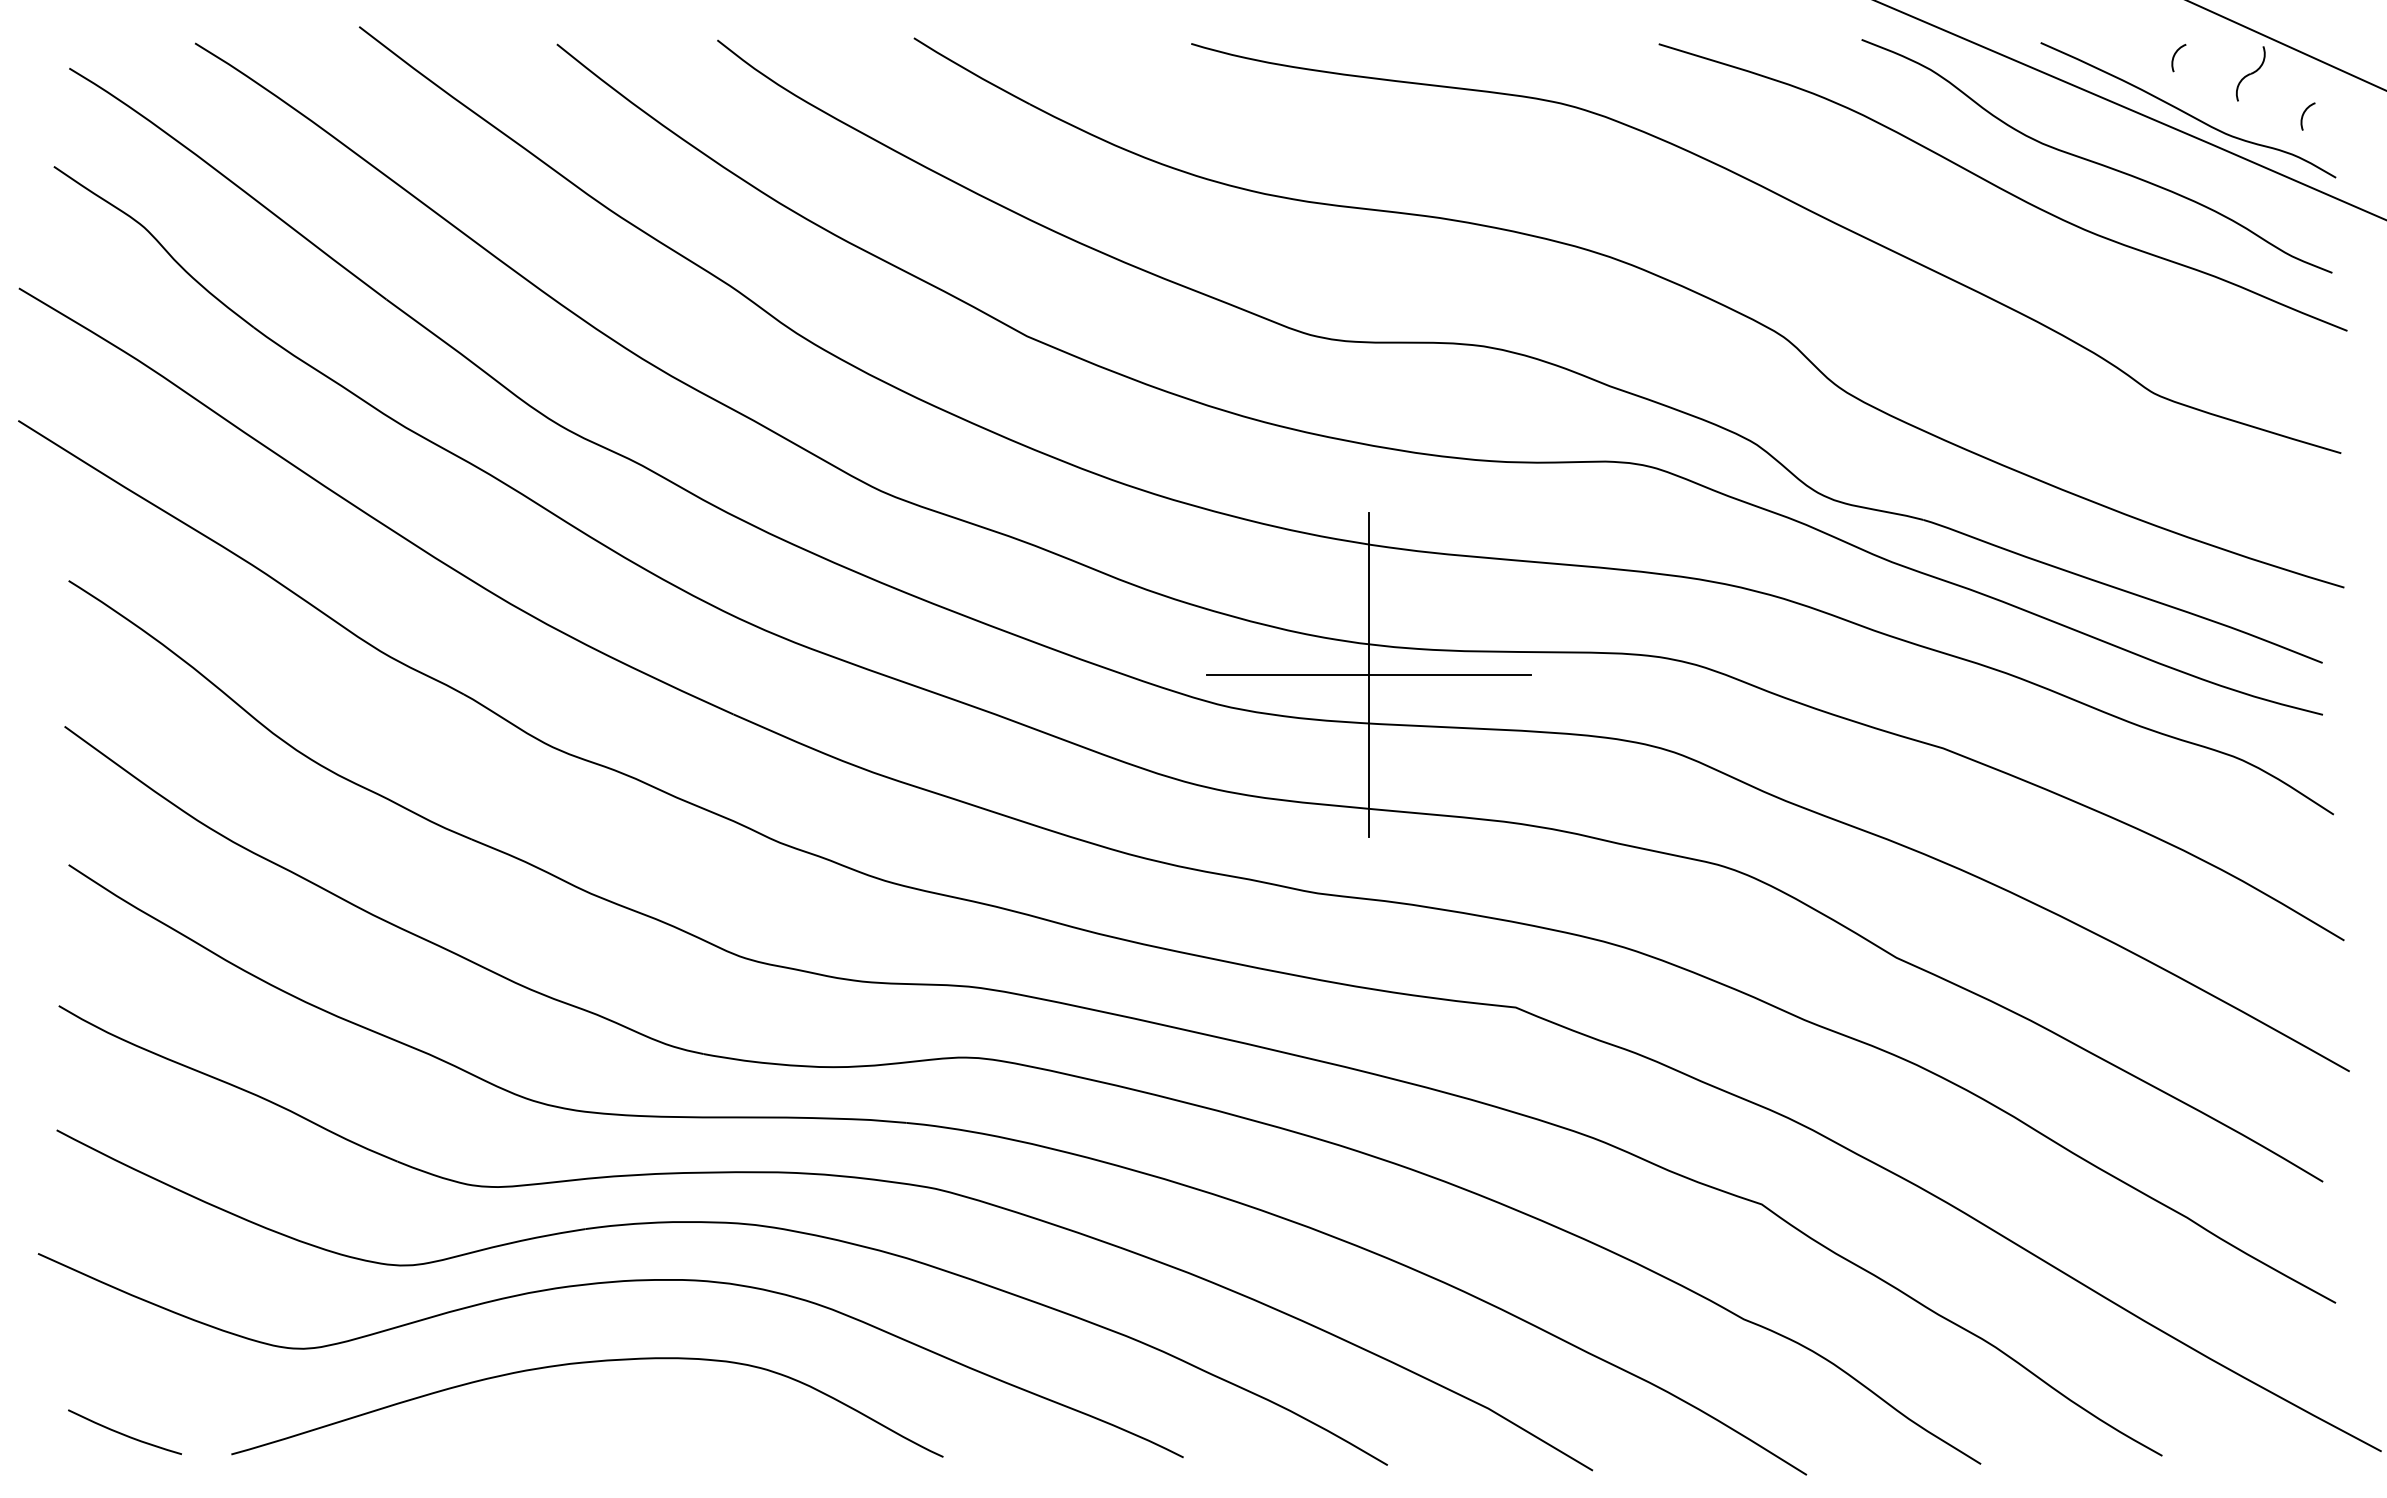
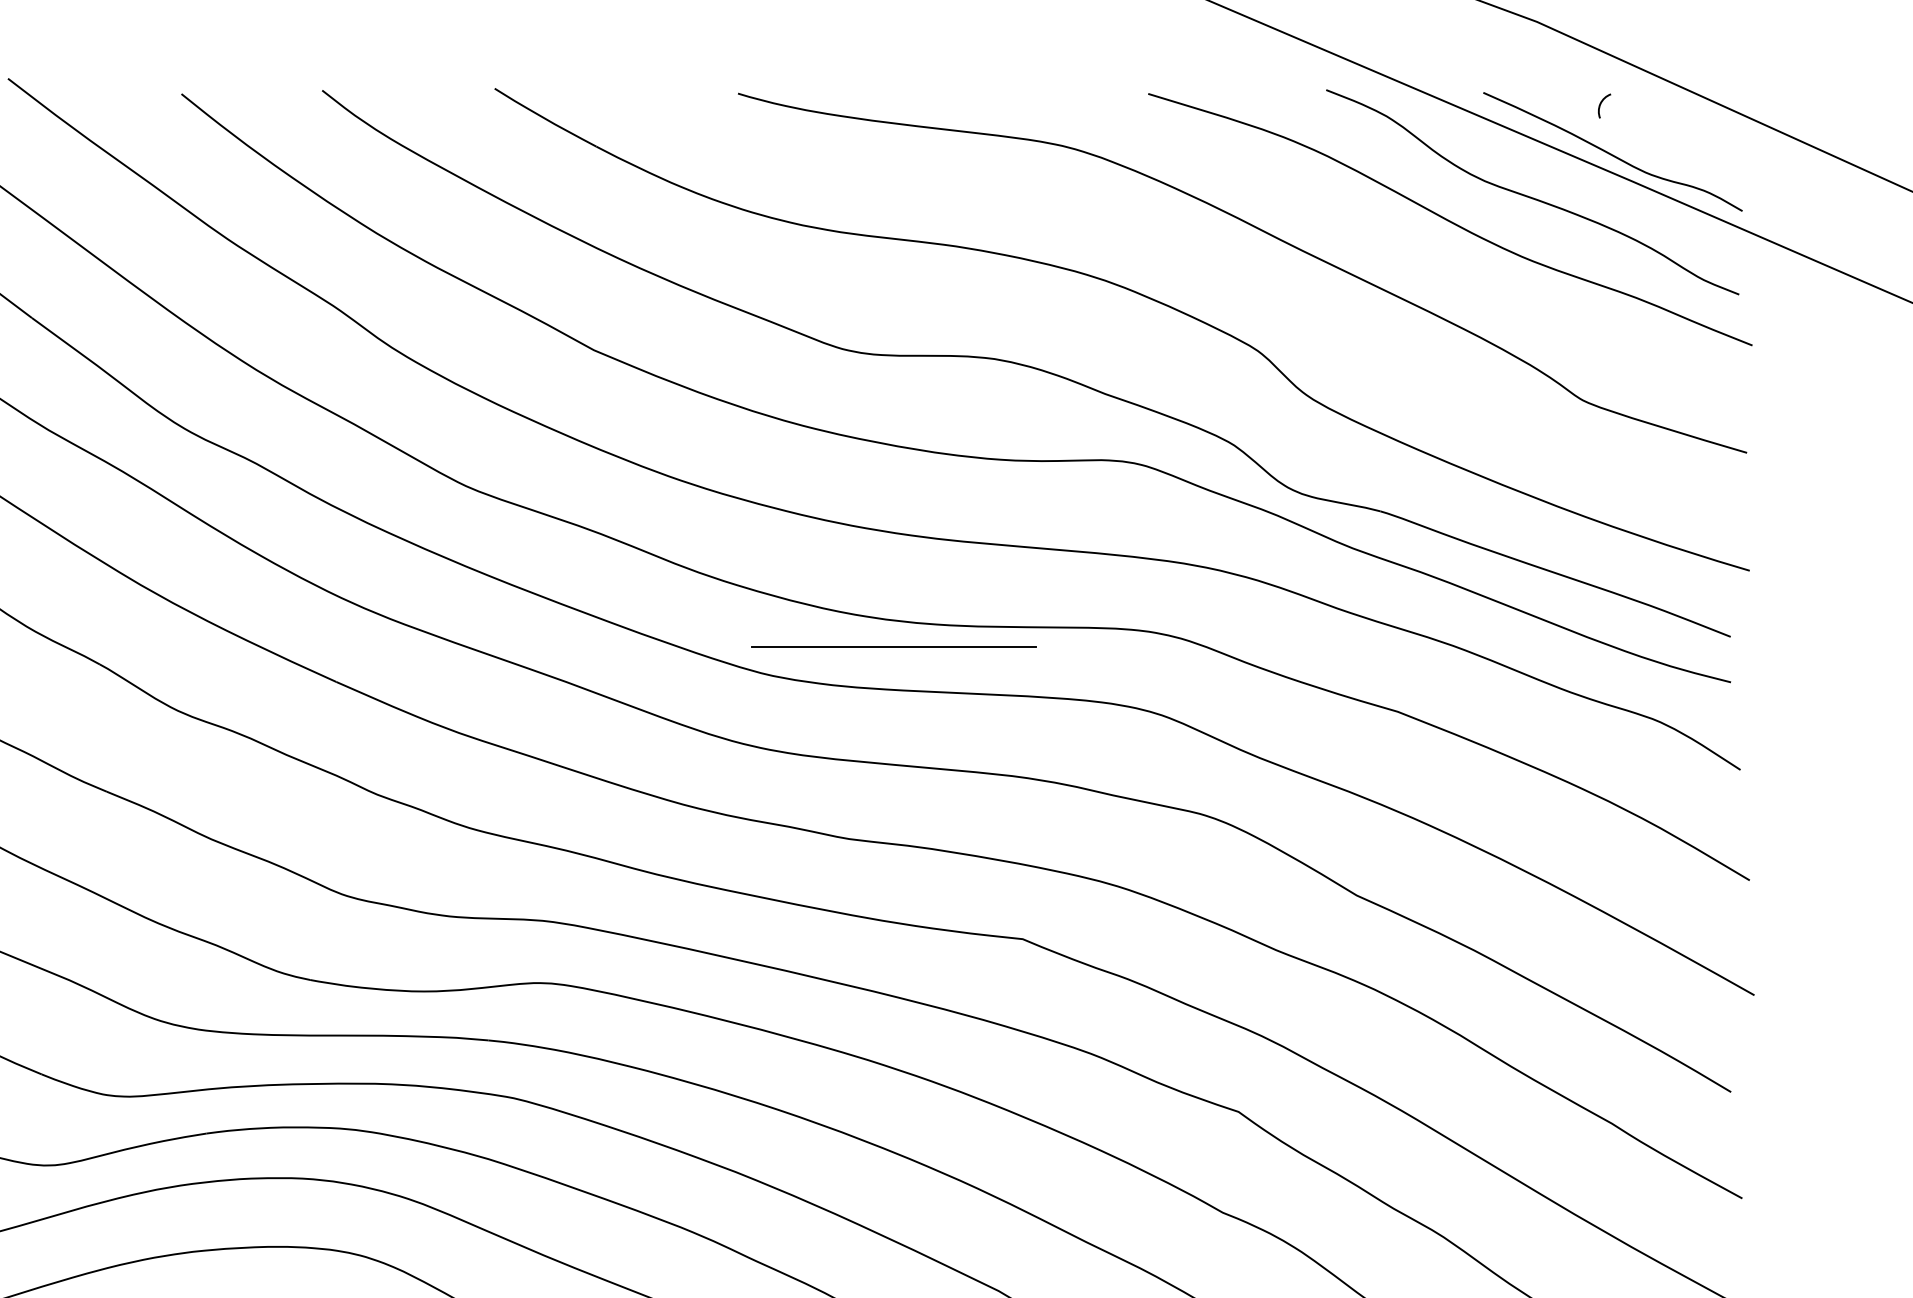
part: (2250, 73) -> (1667, 119), removed
arc: (2304, 114) -> (1714, 155), removed
line: (1368, 674) -> (893, 646), removed

